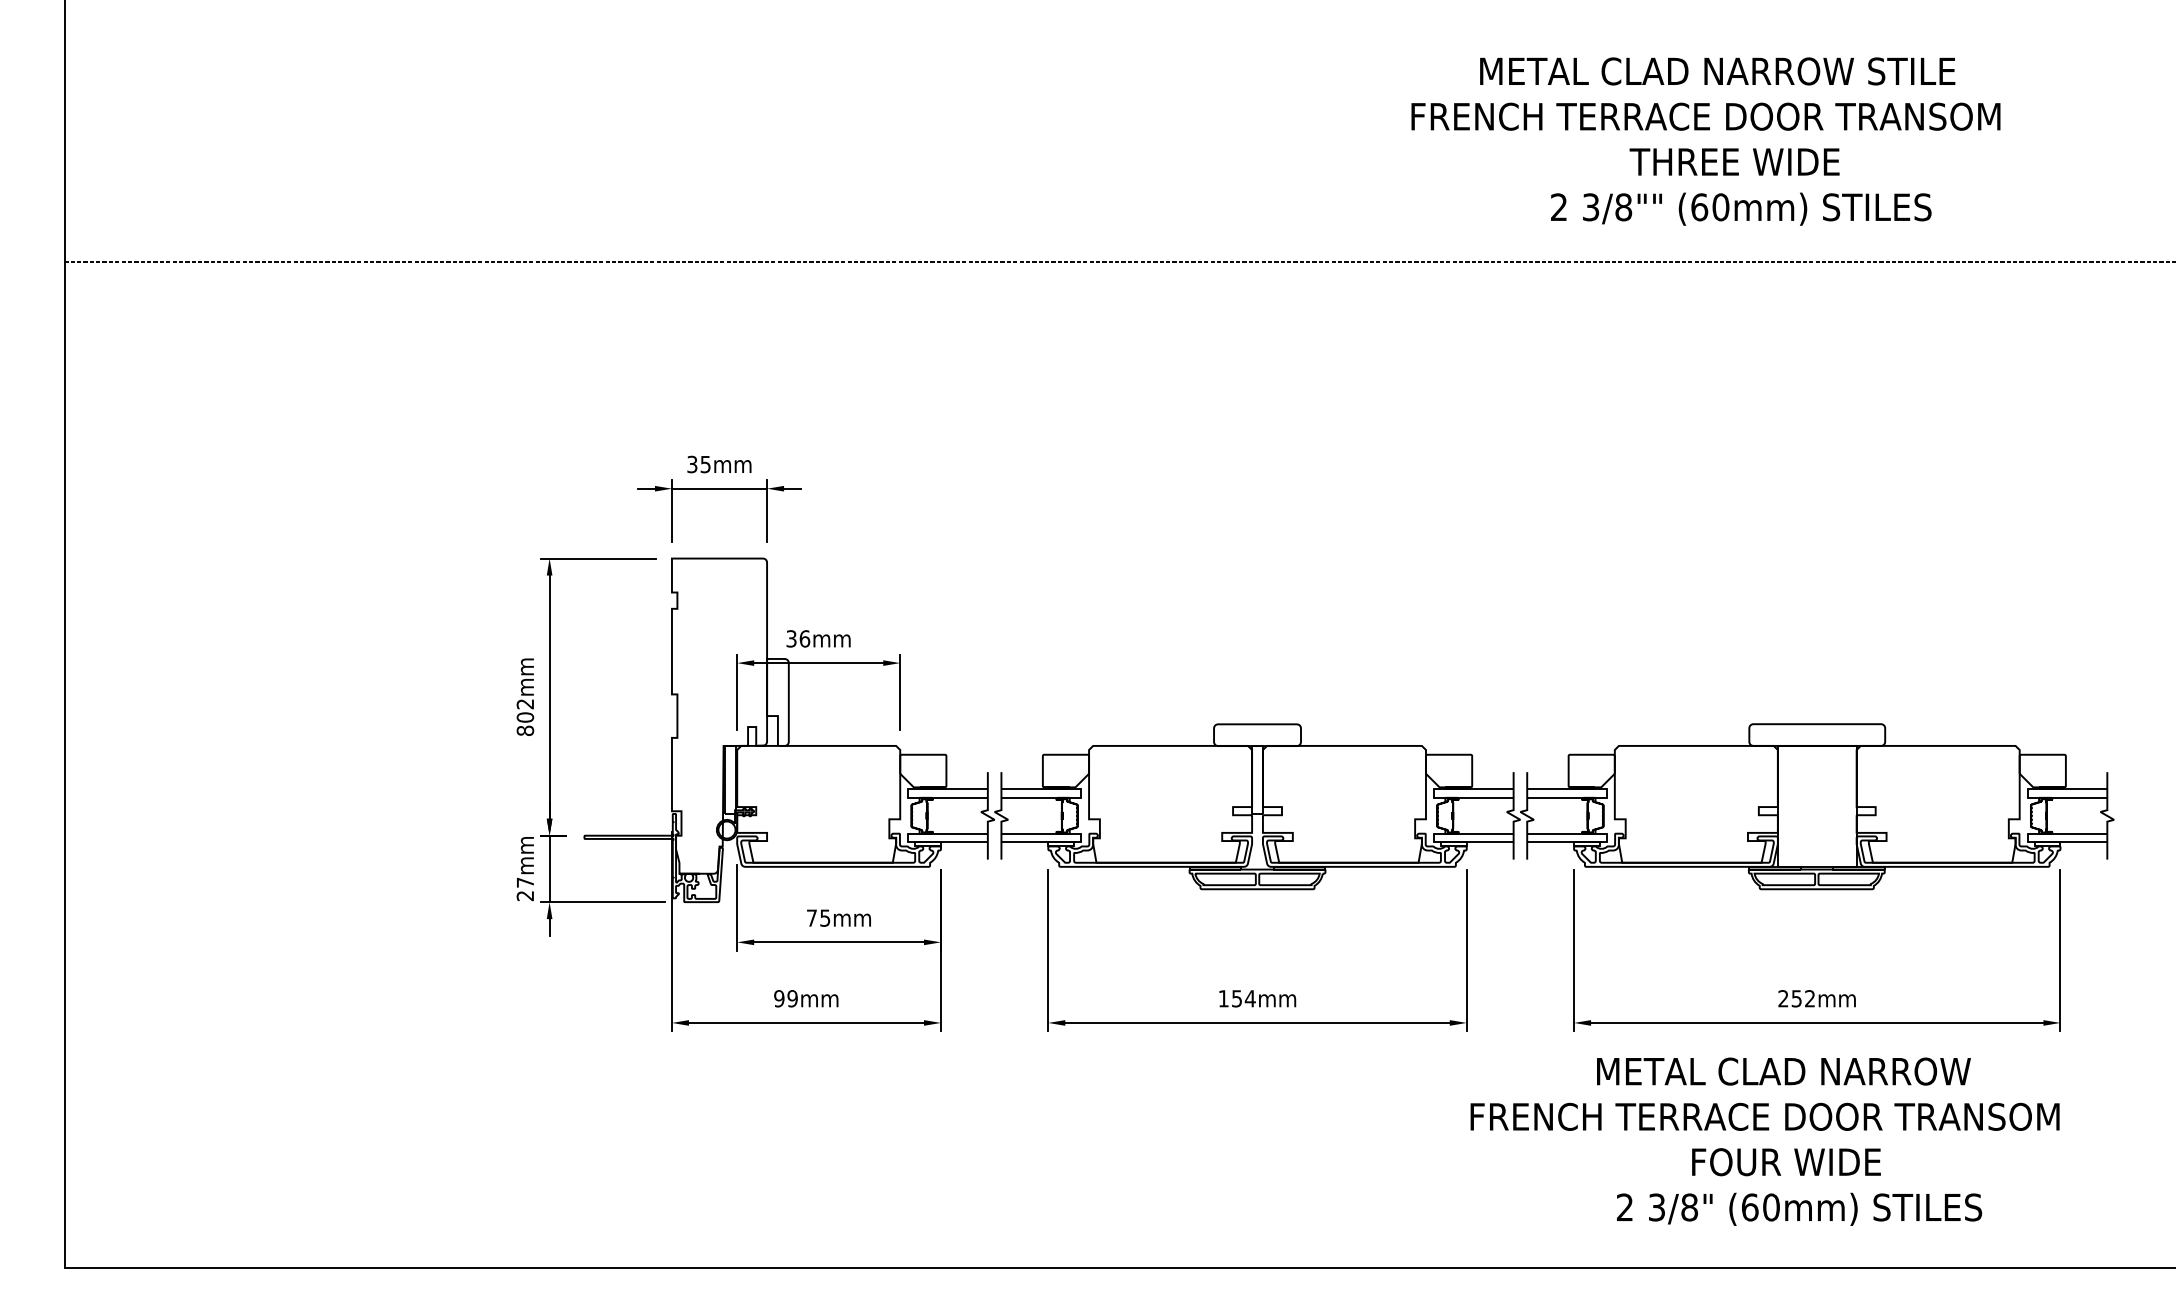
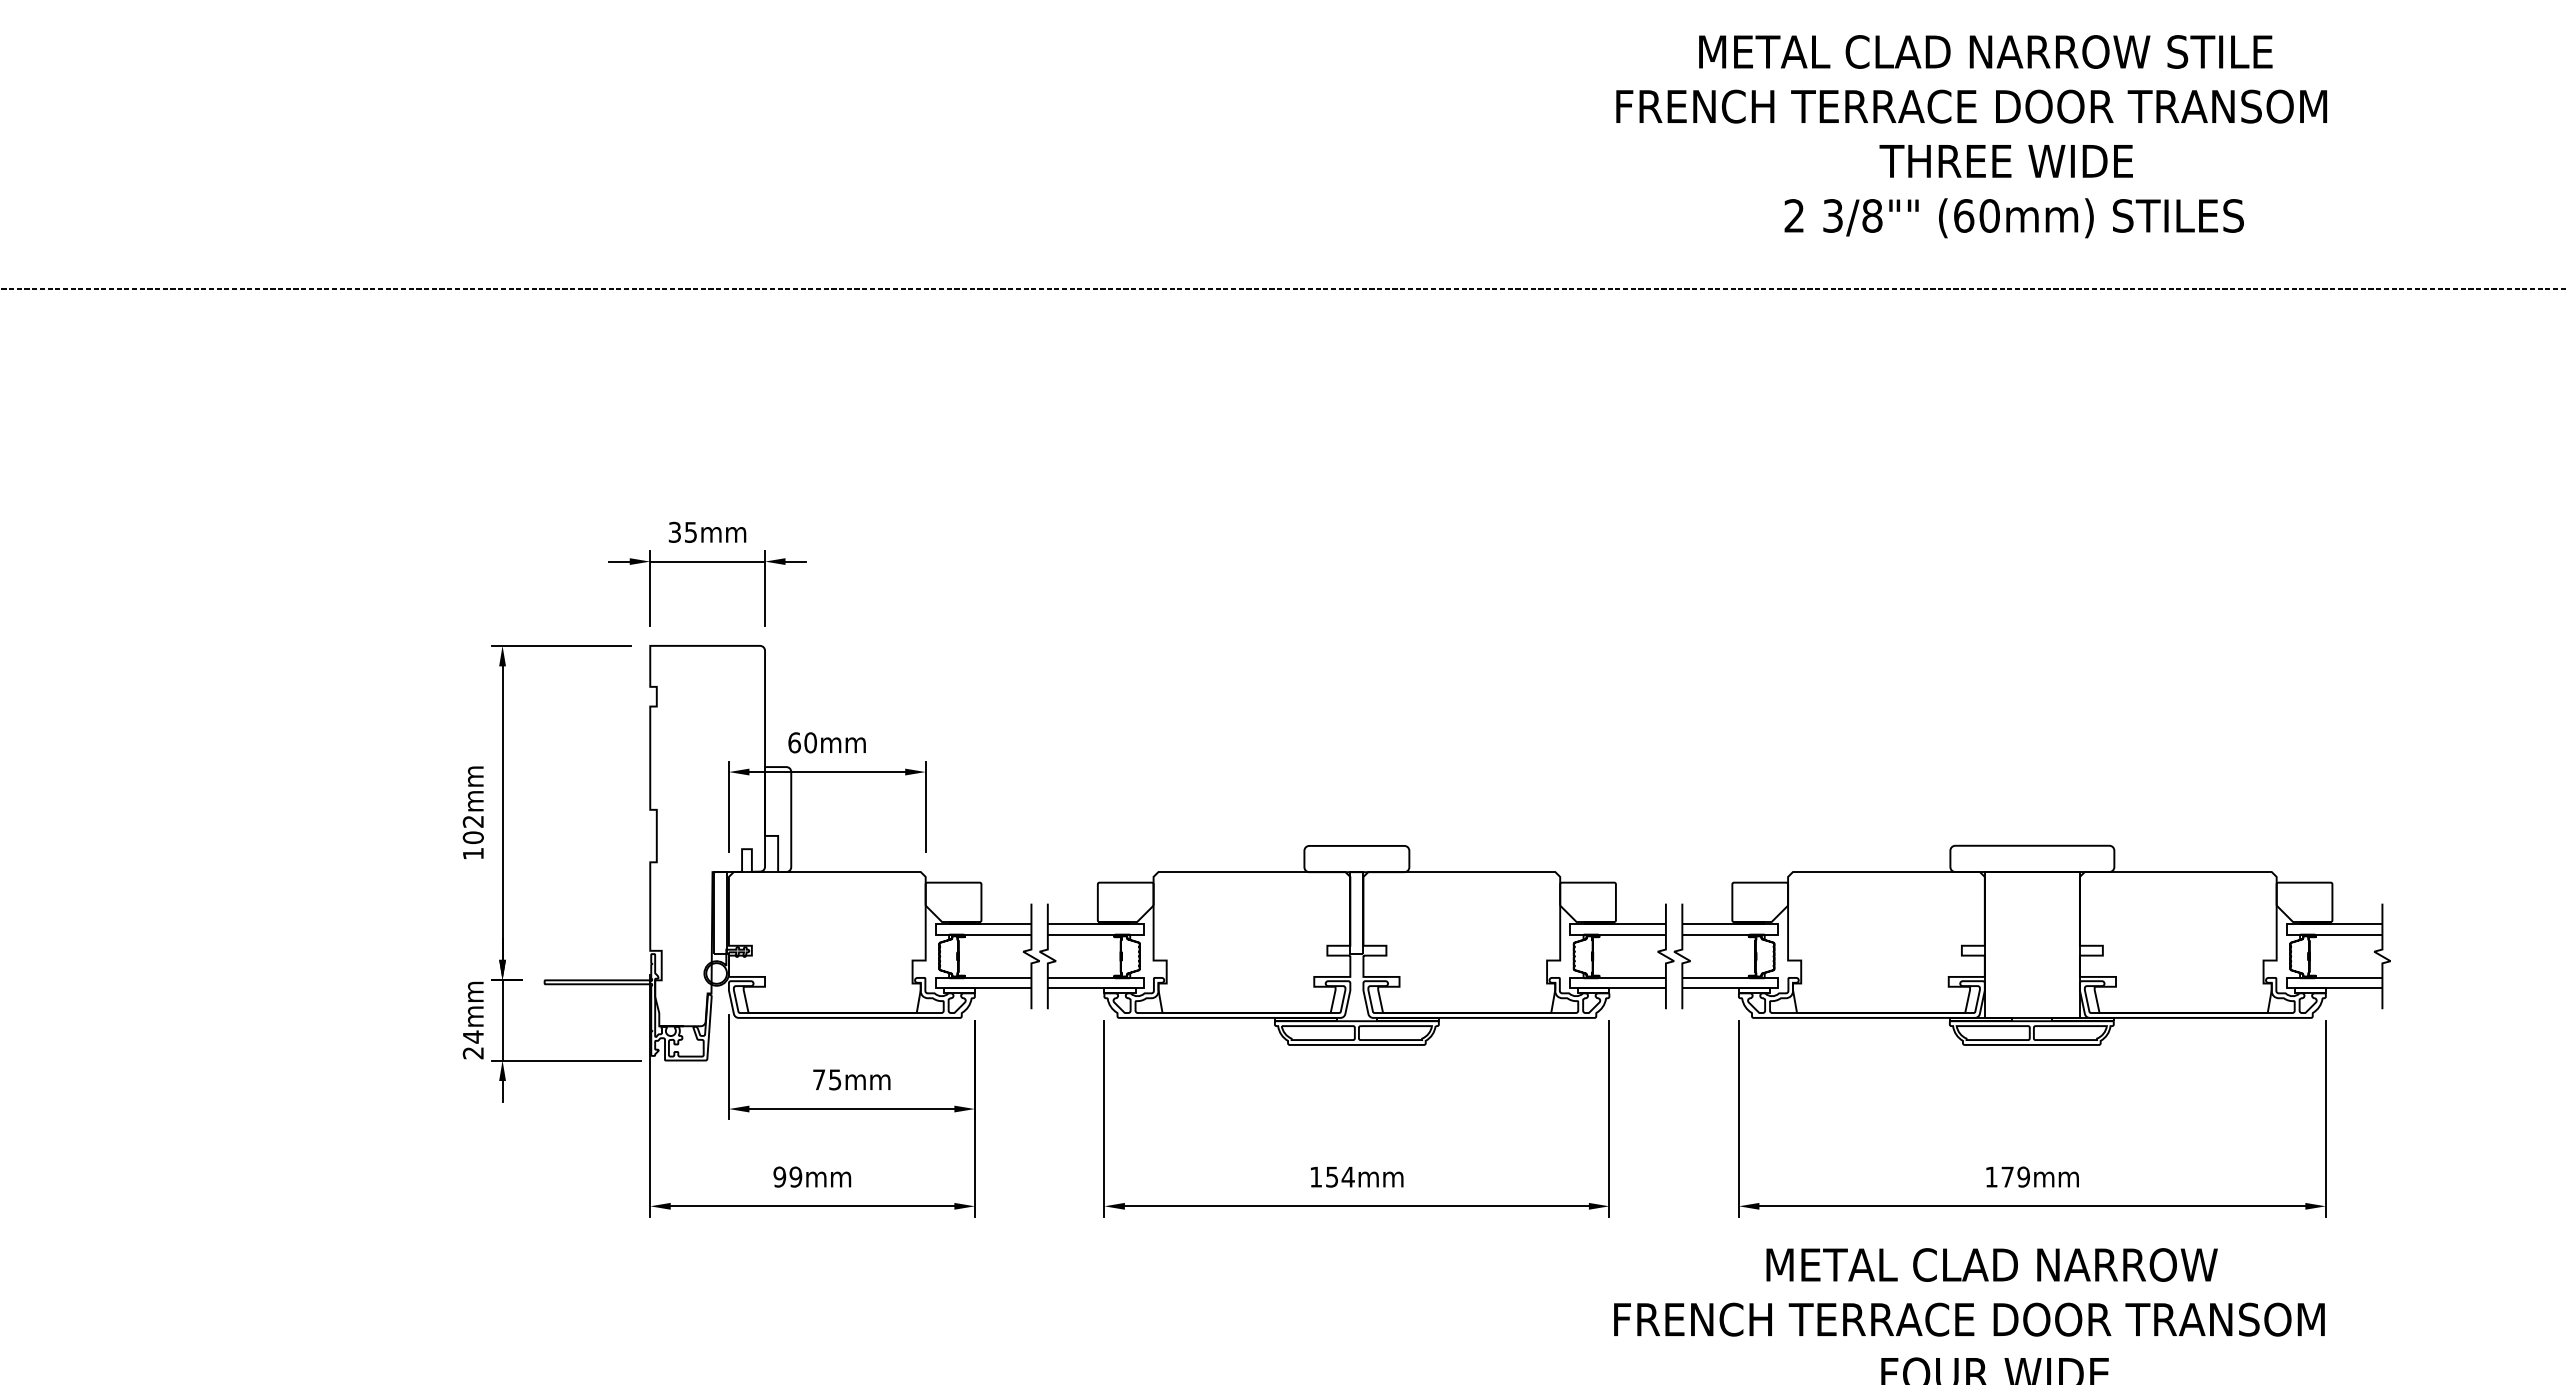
text: (1705, 141) -> (1971, 136), moved
text: (798, 638) -> (802, 742), 36mm -> 60mm
text: (525, 730) -> (473, 853), 802mm -> 102mm
text: (525, 882) -> (473, 1036), 27mm -> 24mm
text: (1796, 998) -> (2007, 1176), 252mm -> 179mm

